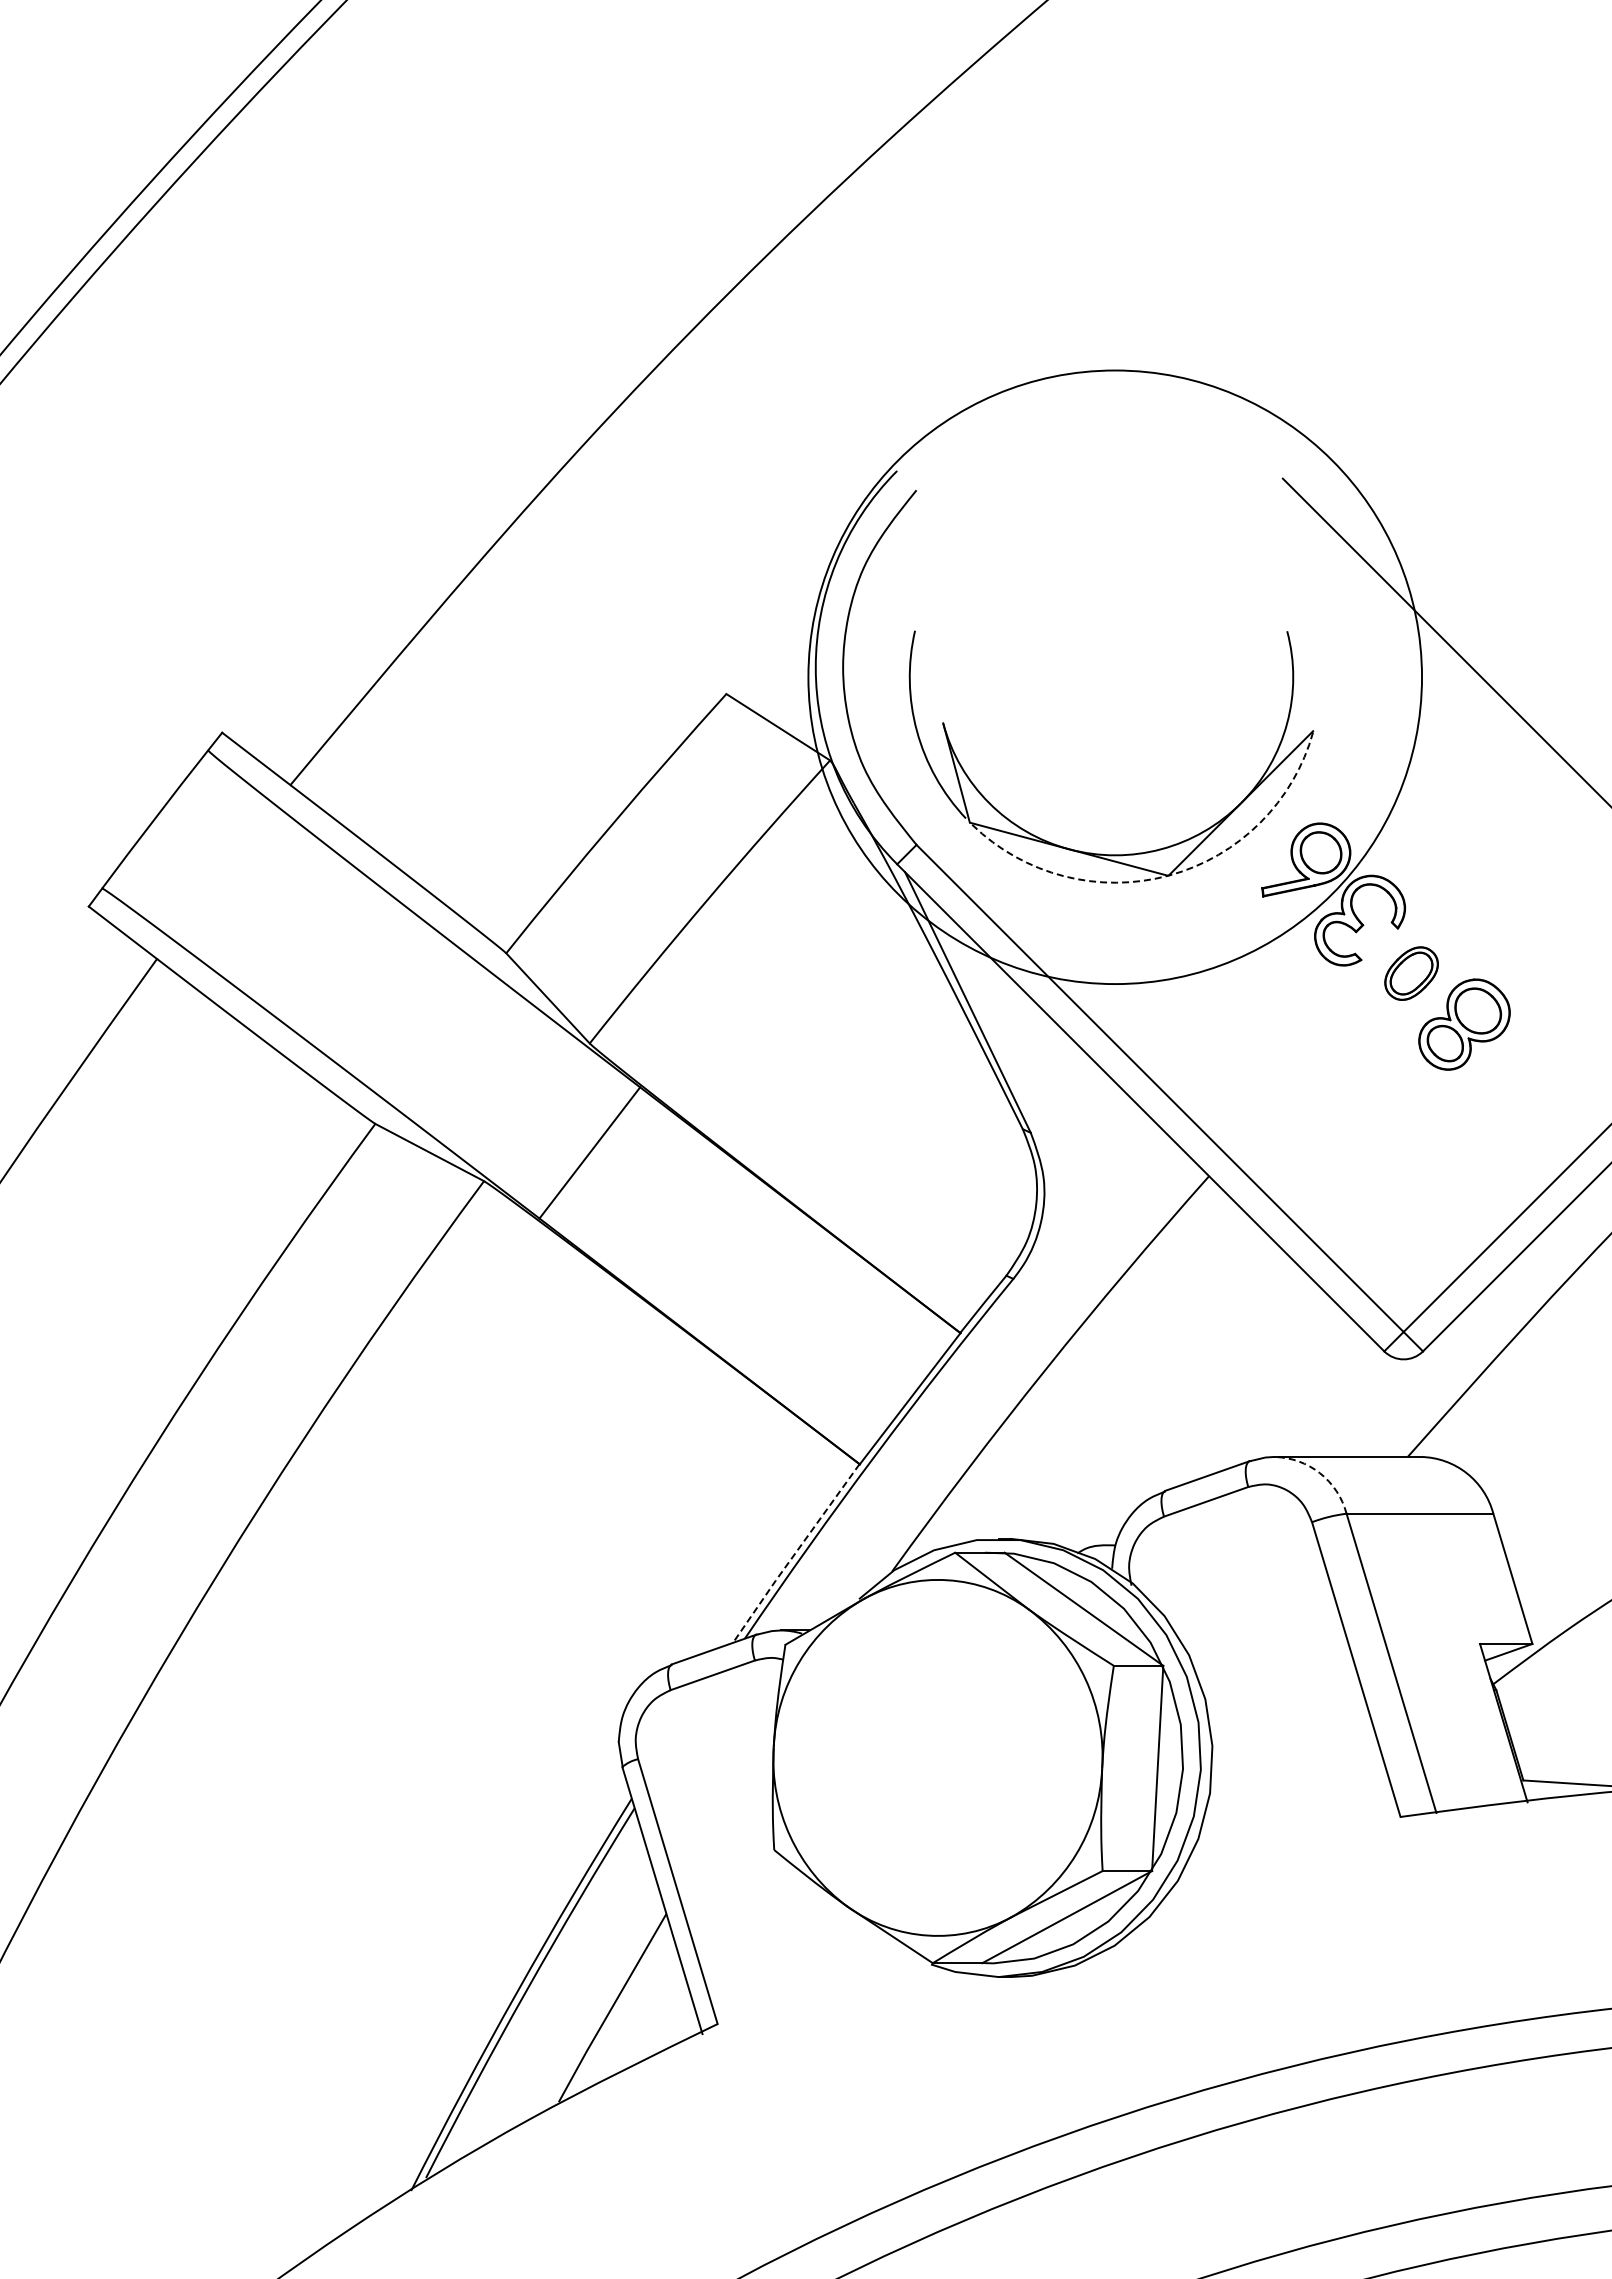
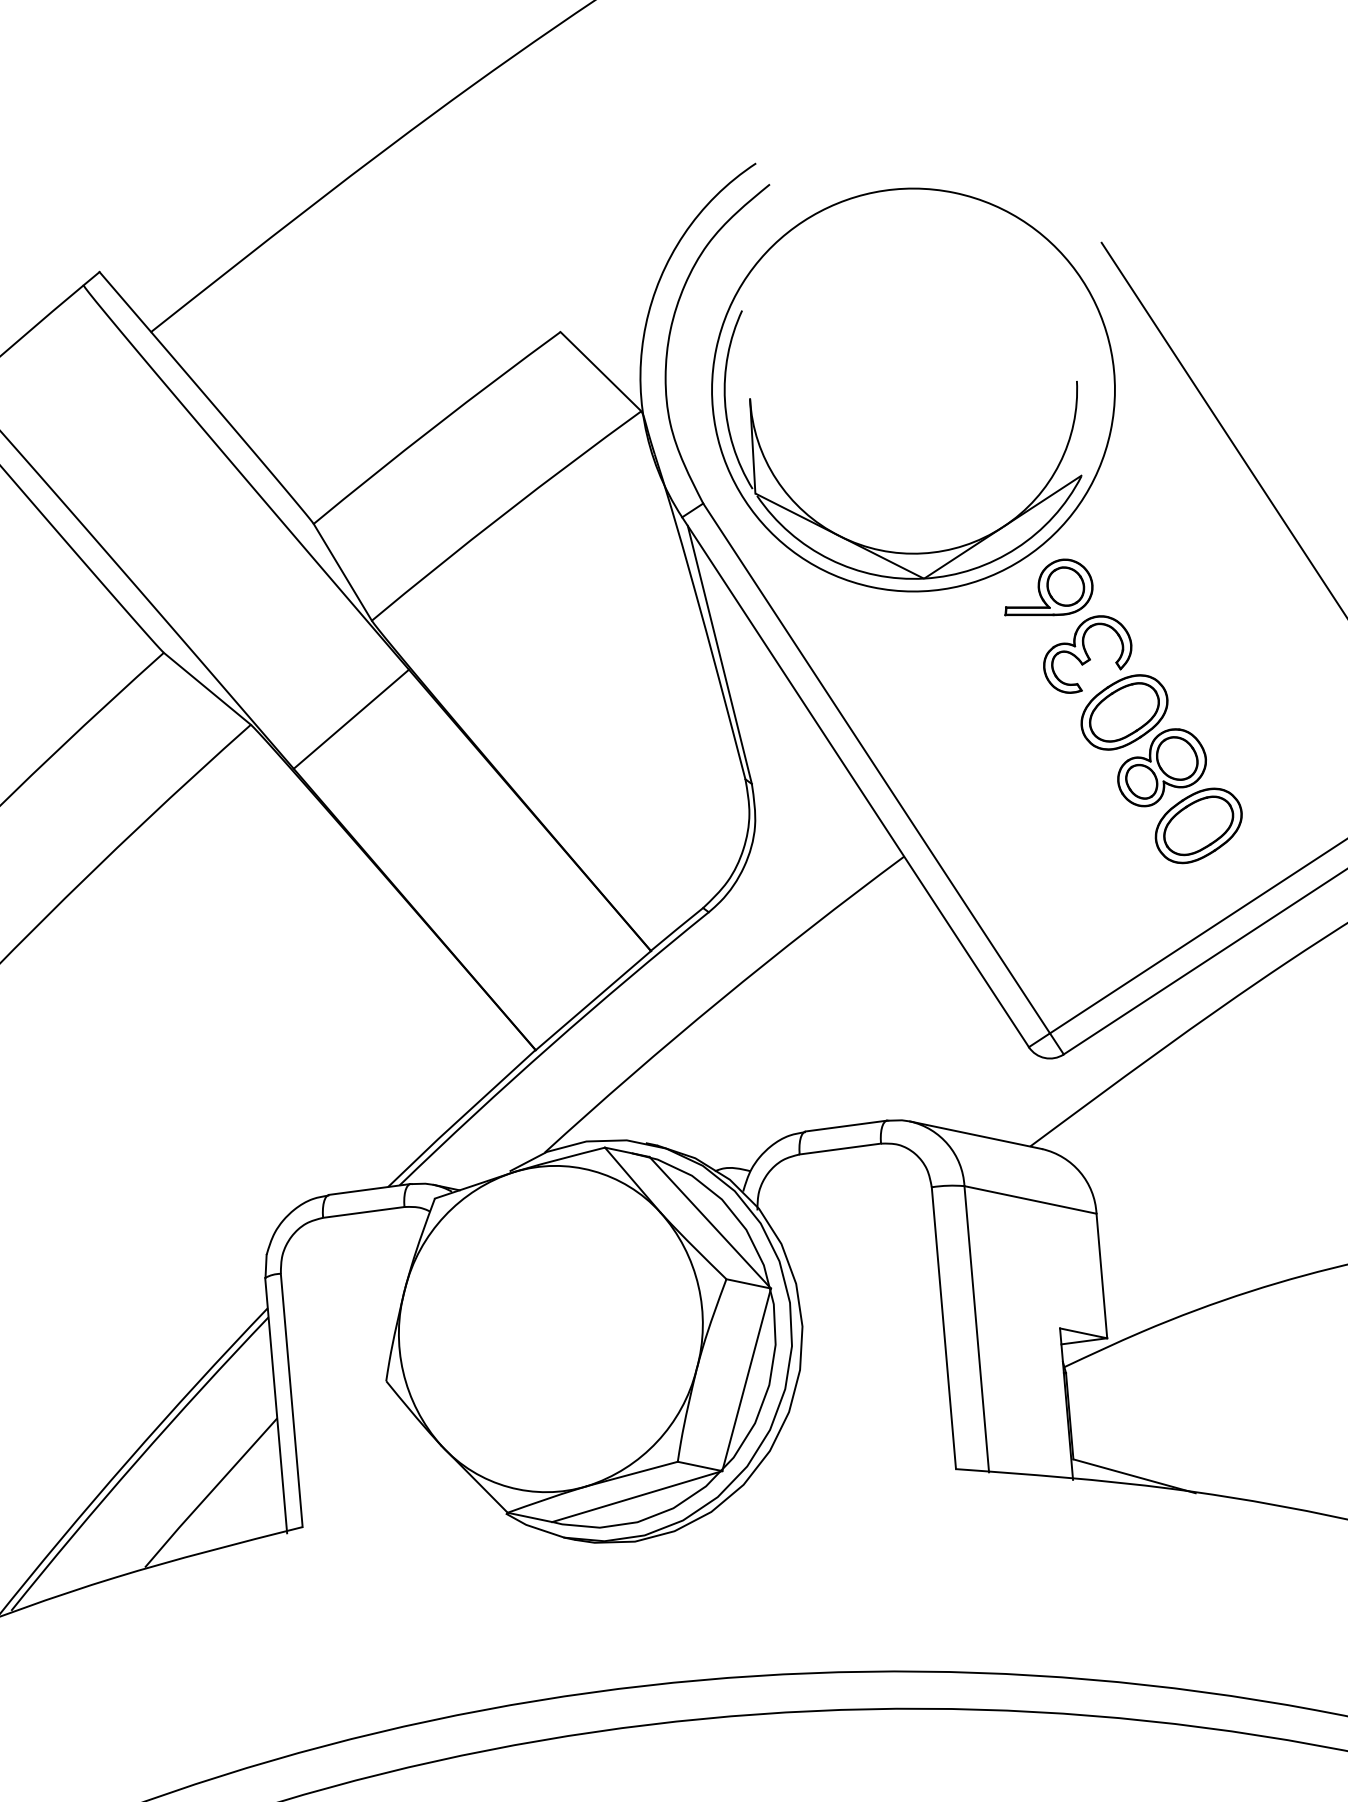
circle: (1115, 677) -> (913, 390), size x0.71
arc: (1169, 875) -> (925, 578), dashed -> solid
part: (1411, 973) -> (1124, 712), size x1.67
part: (1515, 1077) -> (1198, 825), added
arc: (1319, 1473) -> (947, 1144), dashed -> solid
line: (794, 1554) -> (460, 1119), dashed -> solid

